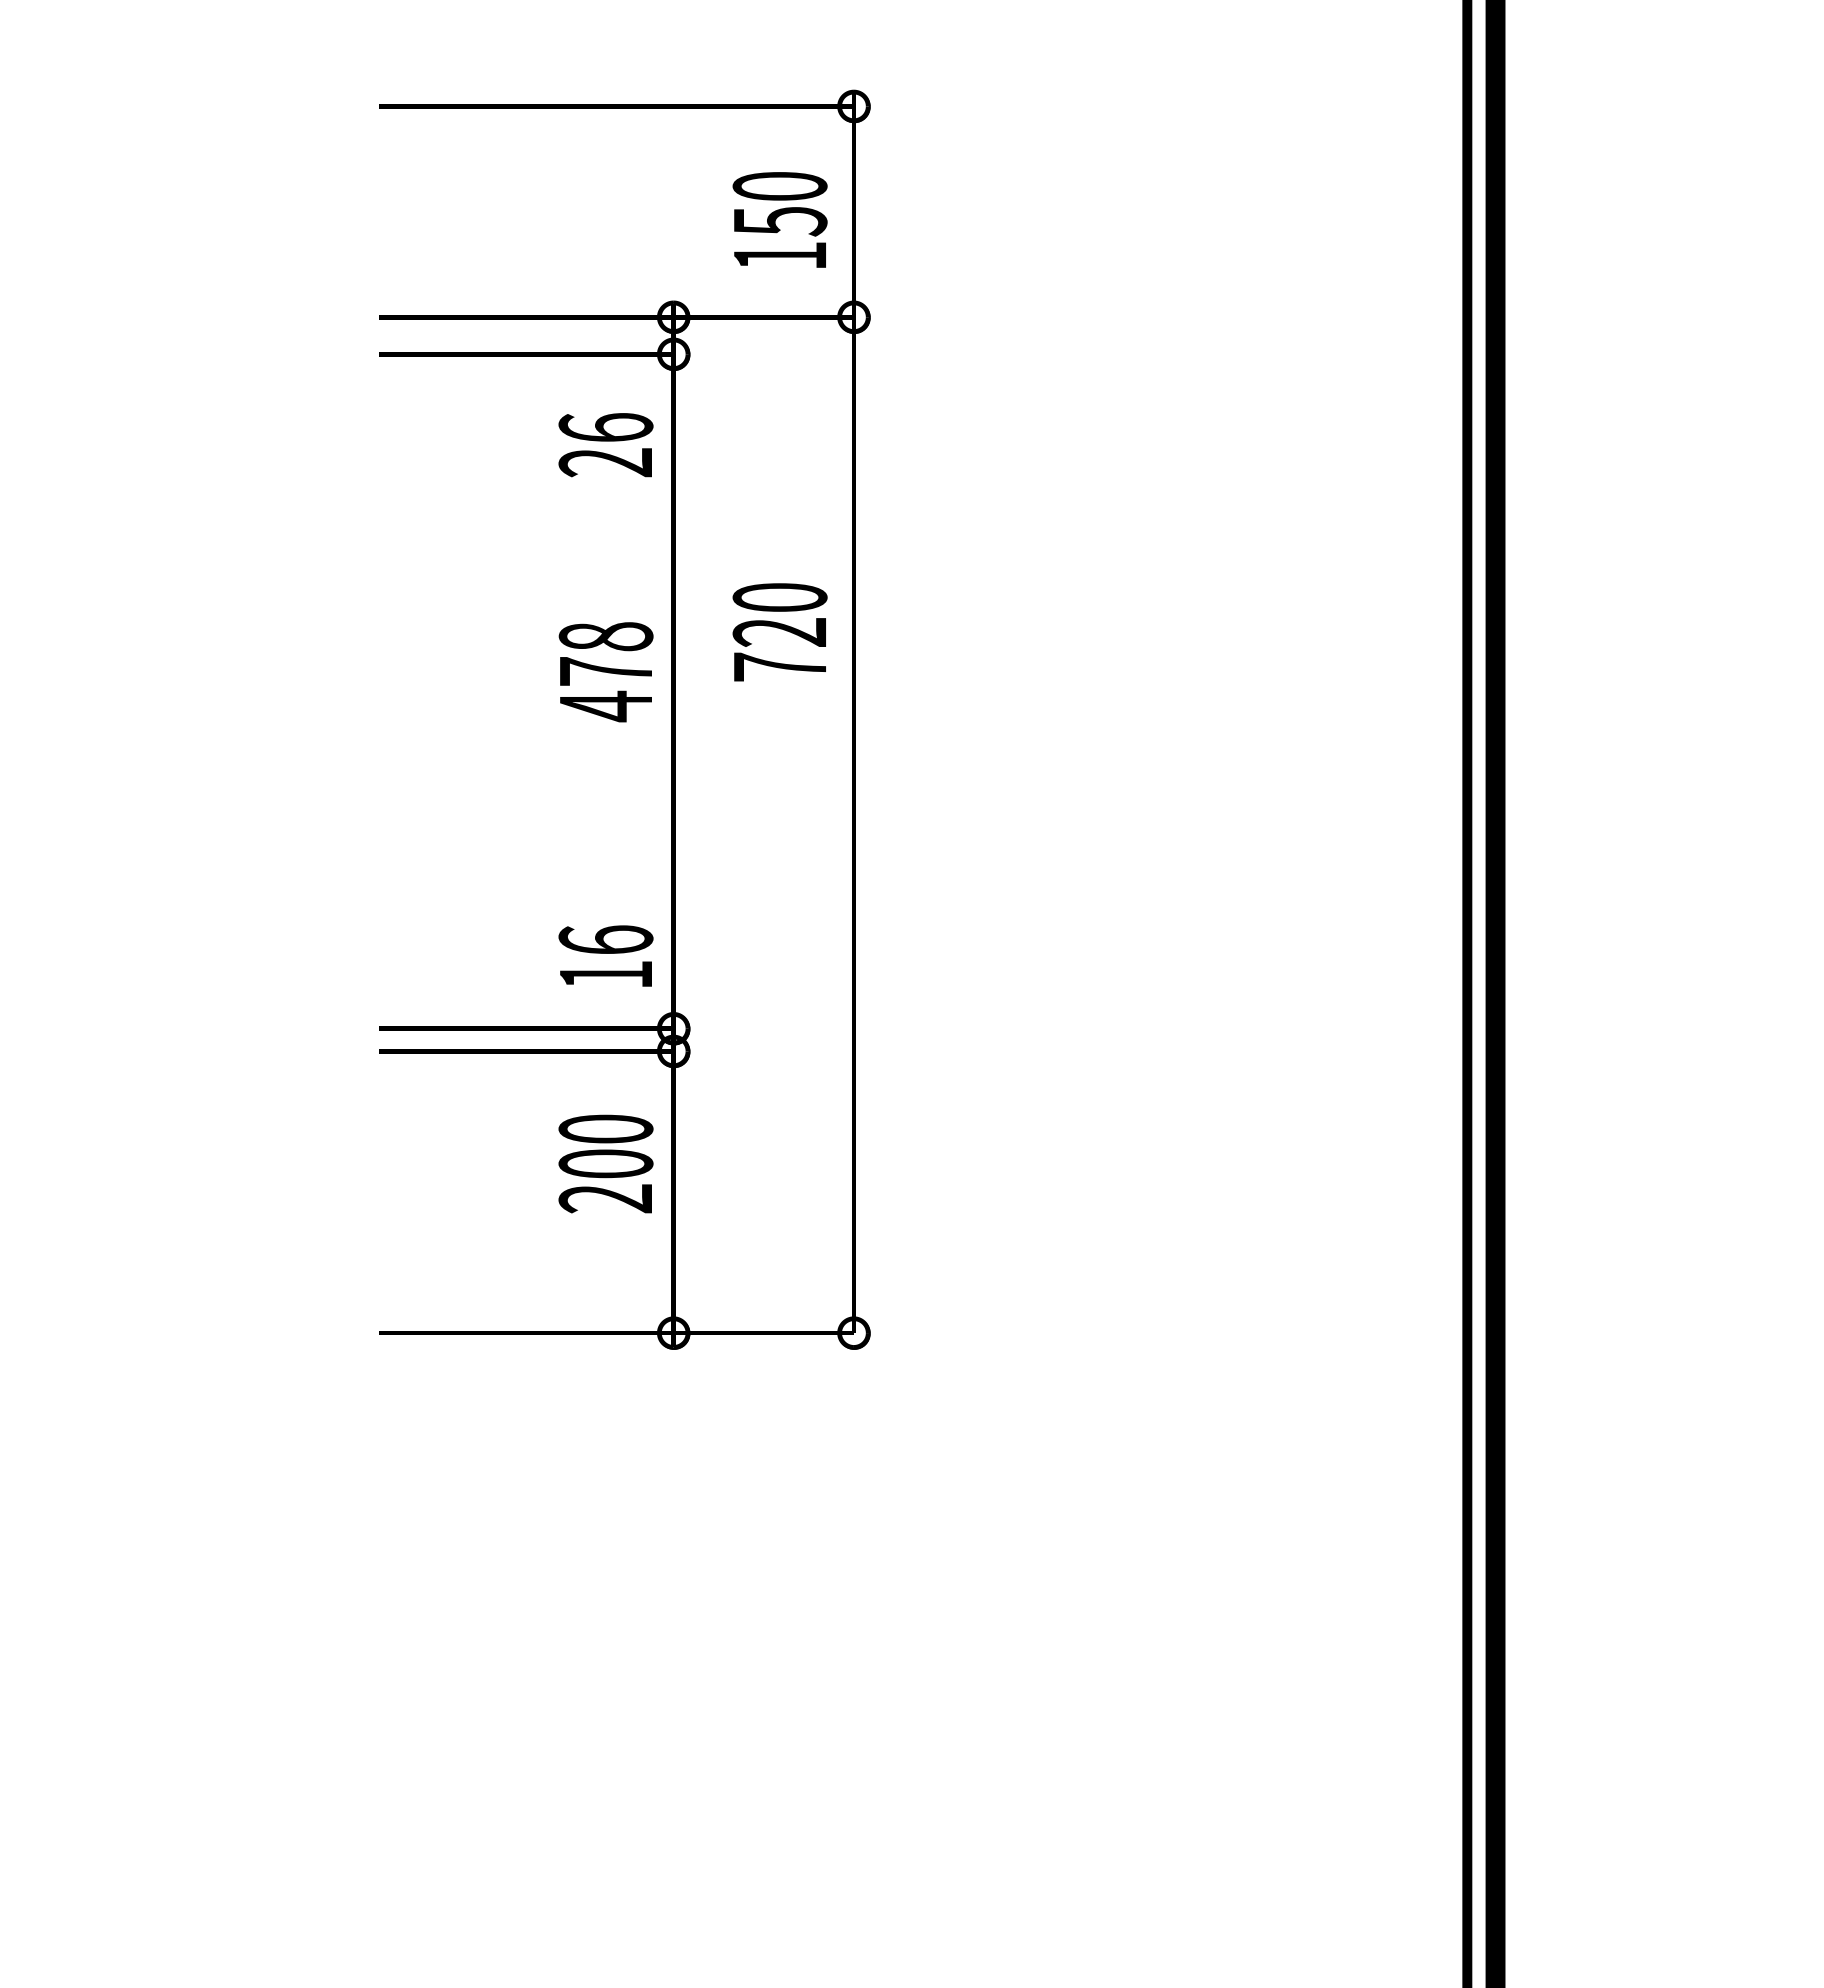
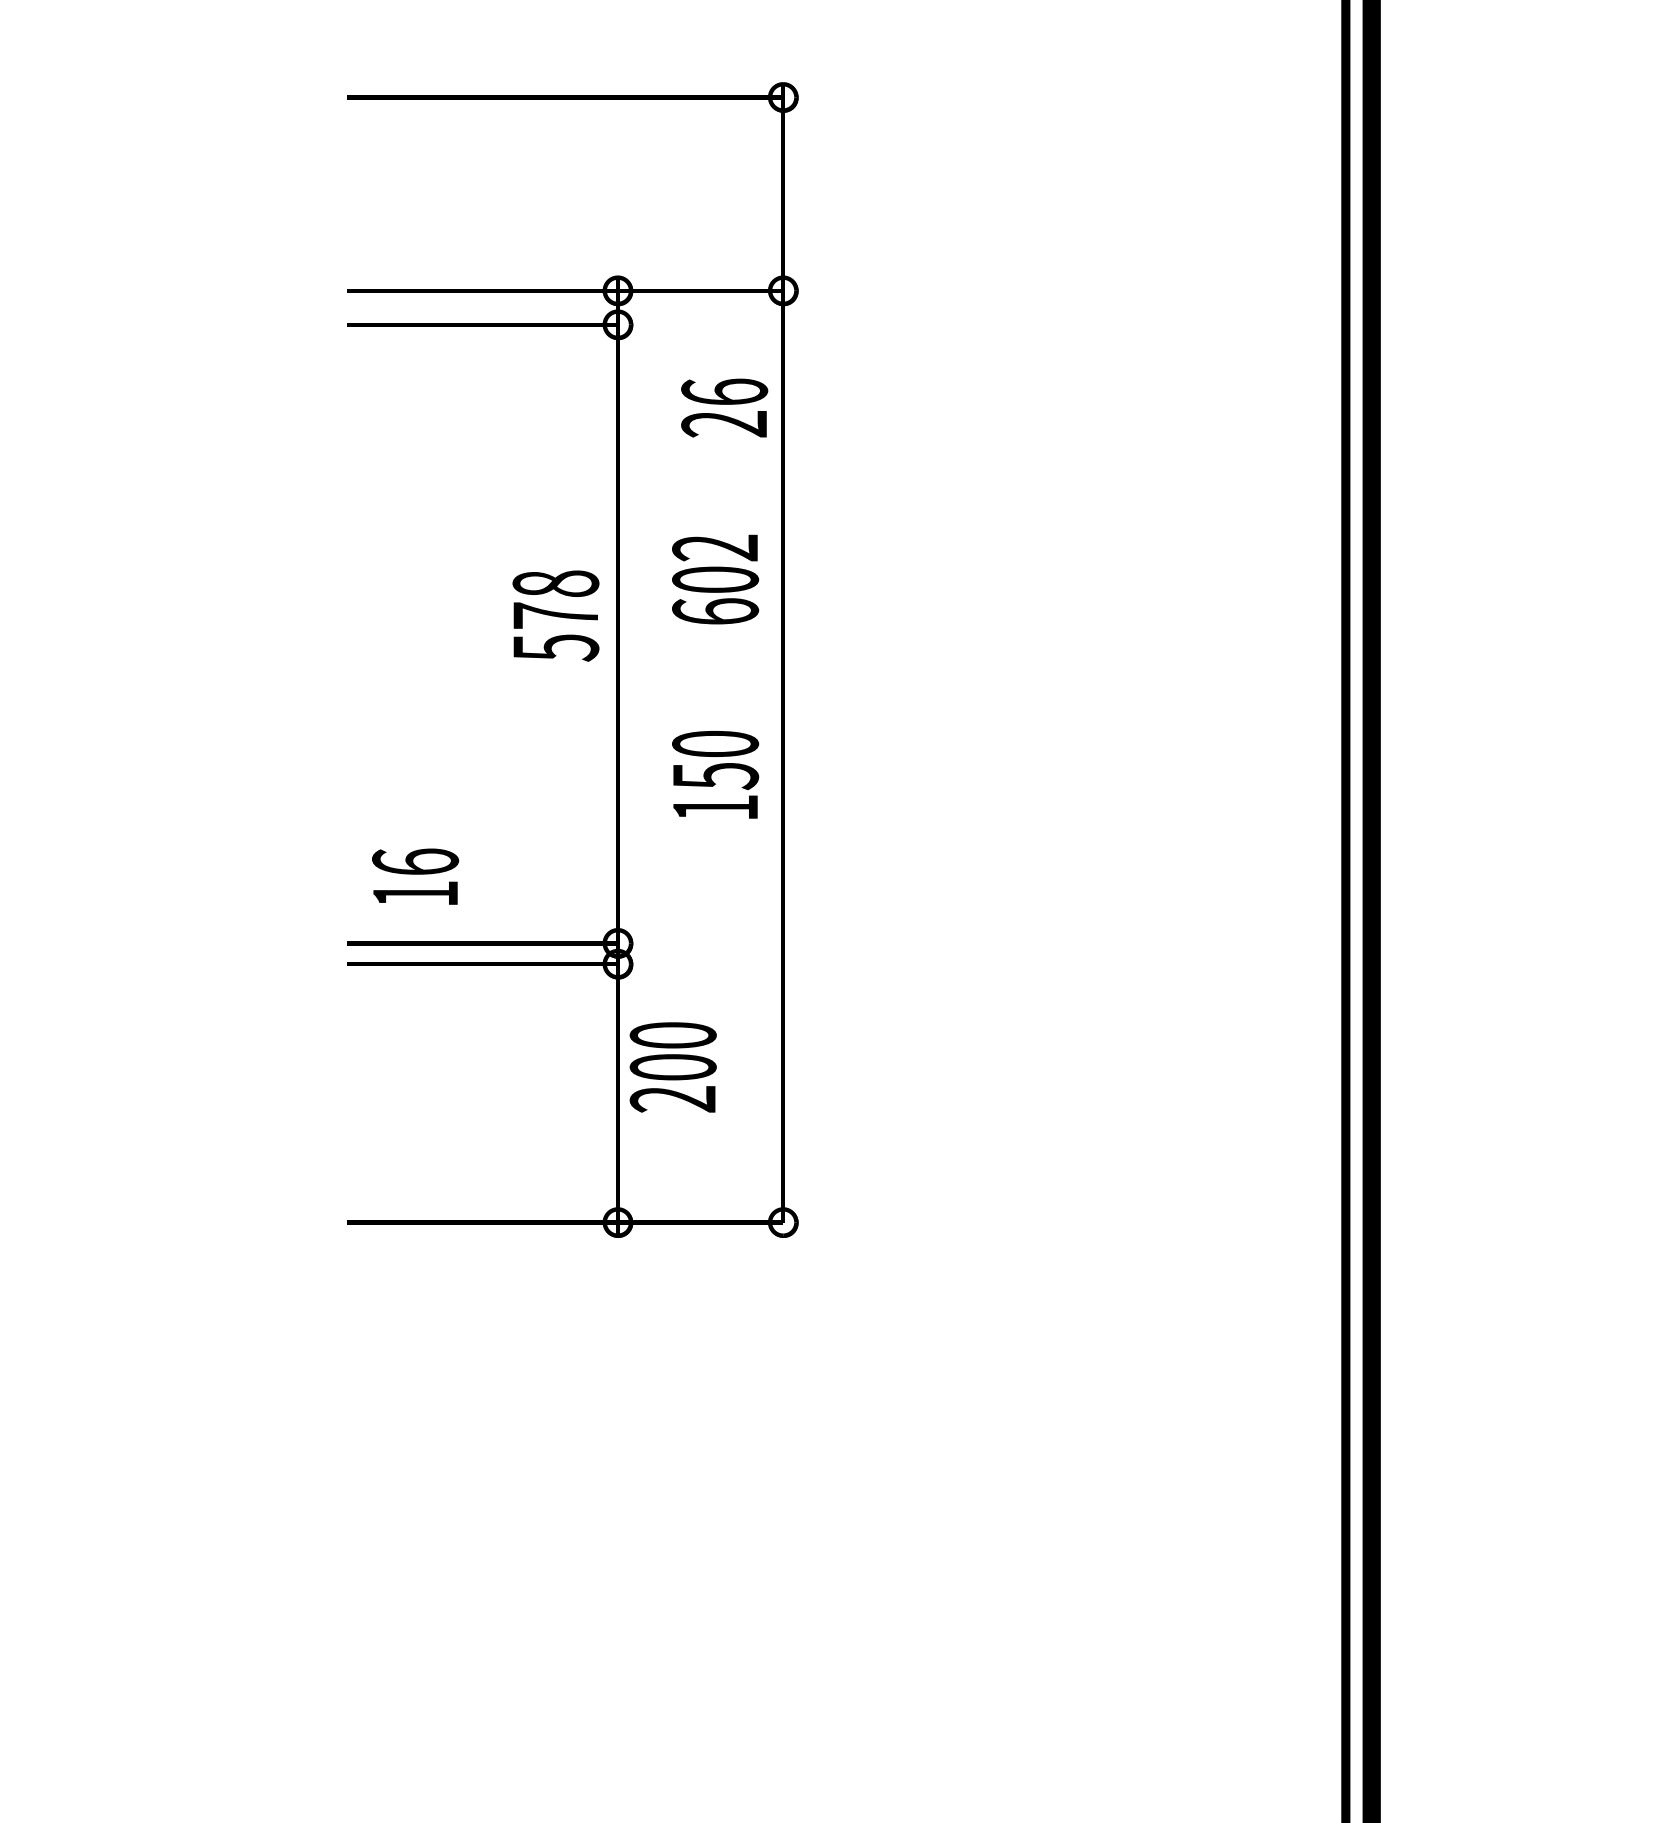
text: (779, 219) -> (714, 774), moved
text: (605, 445) -> (724, 408), moved
text: (779, 632) -> (714, 579), 720 -> 602
text: (606, 706) -> (556, 647), 478 -> 578
text: (605, 955) -> (415, 876), moved
text: (605, 1163) -> (672, 1066), moved

